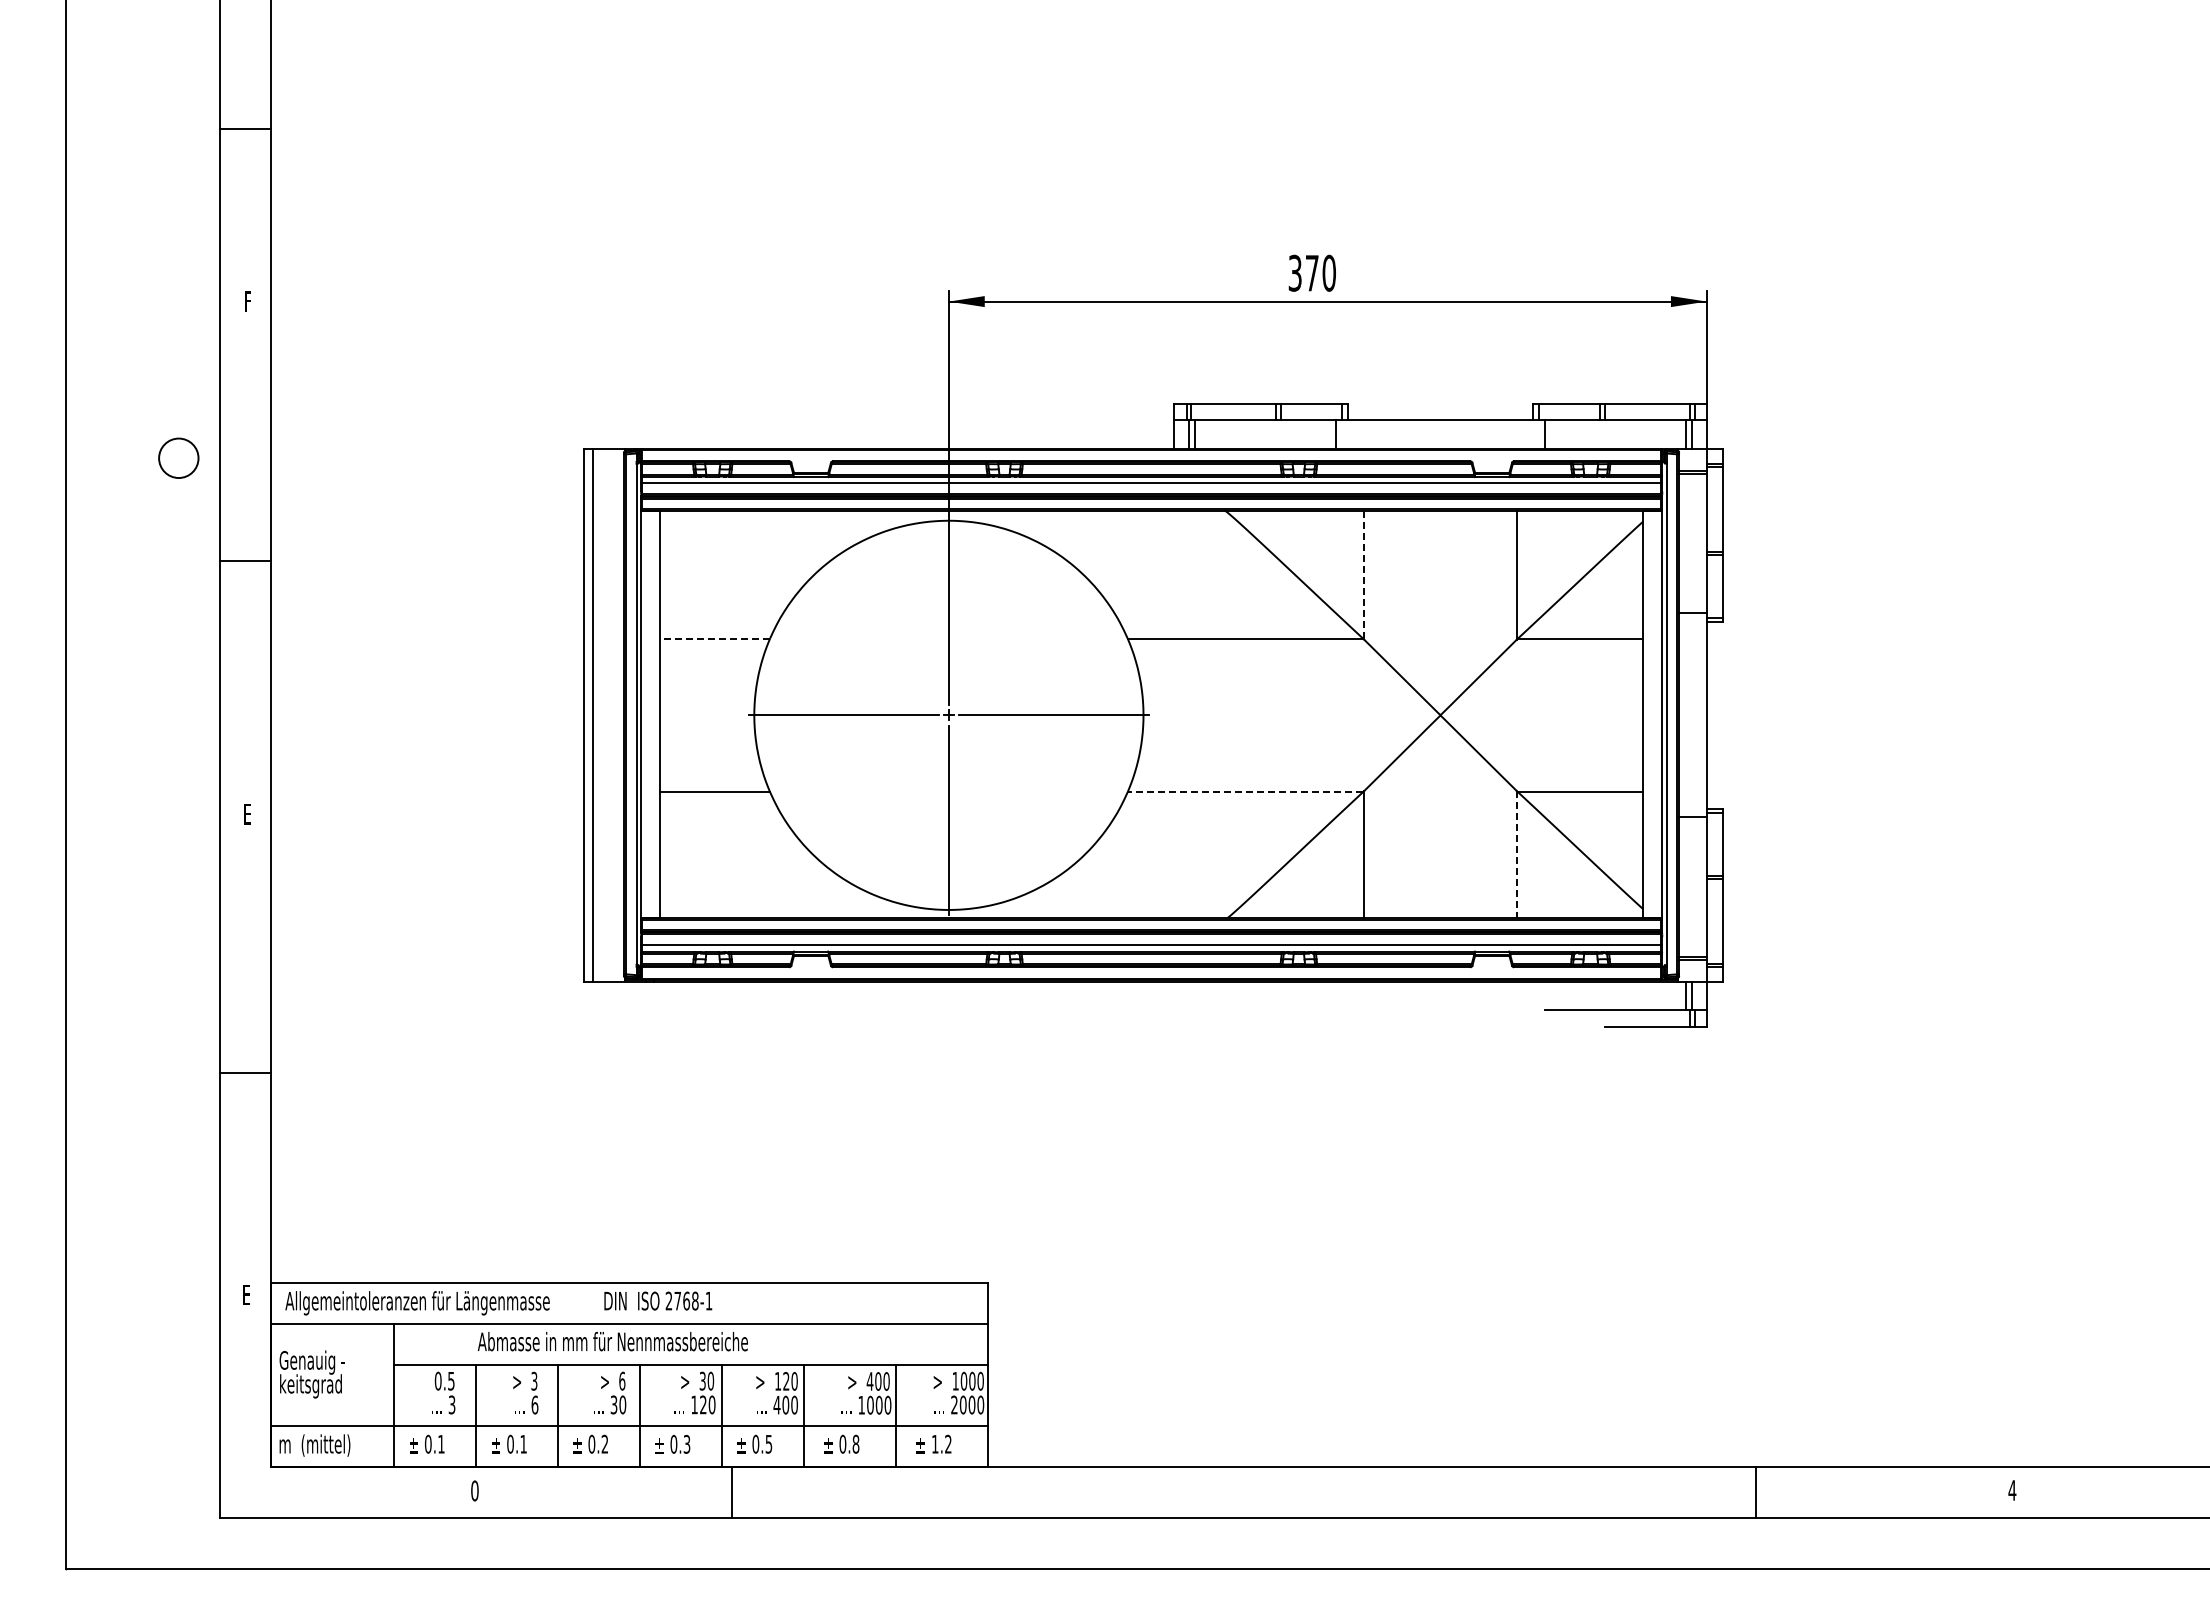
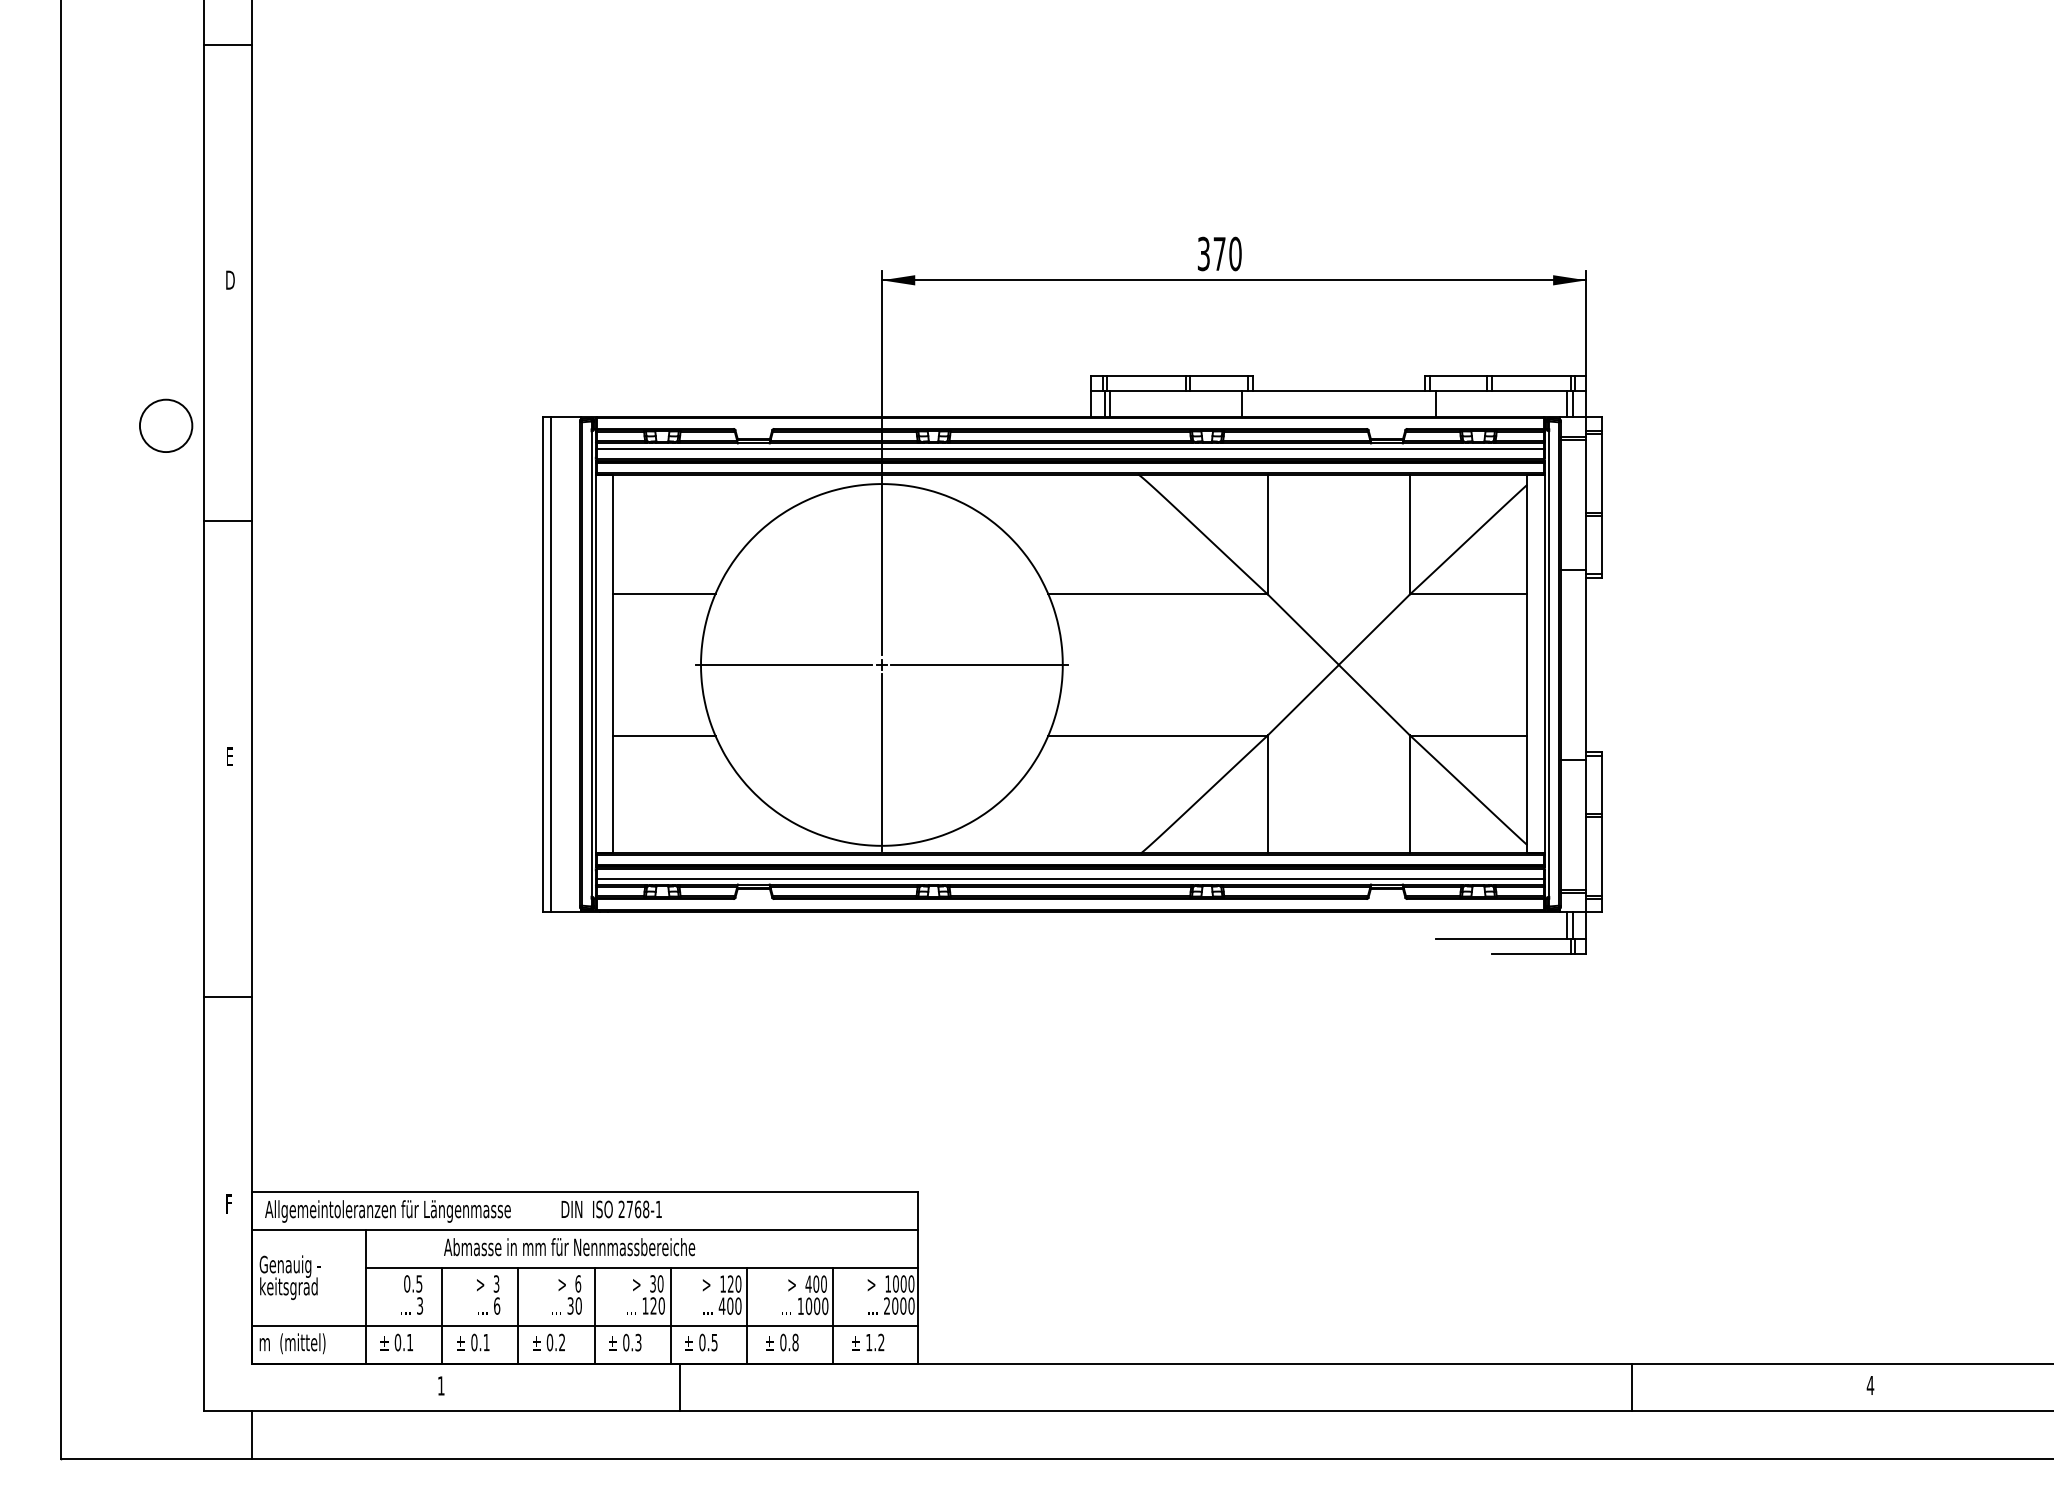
line: (245, 128) -> (228, 45), moved
text: (247, 301) -> (229, 280), F -> D
circle: (178, 458) -> (165, 426), size x1.43
line: (1364, 575) -> (1268, 534), dashed -> solid
line: (715, 638) -> (664, 593), dashed -> solid
line: (1245, 792) -> (1157, 736), dashed -> solid
line: (1516, 855) -> (1409, 795), dashed -> solid
text: (246, 1294) -> (228, 1203), E -> F
text: (474, 1490) -> (440, 1385), 0 -> 1
line: (271, 1543) -> (252, 1434), added

